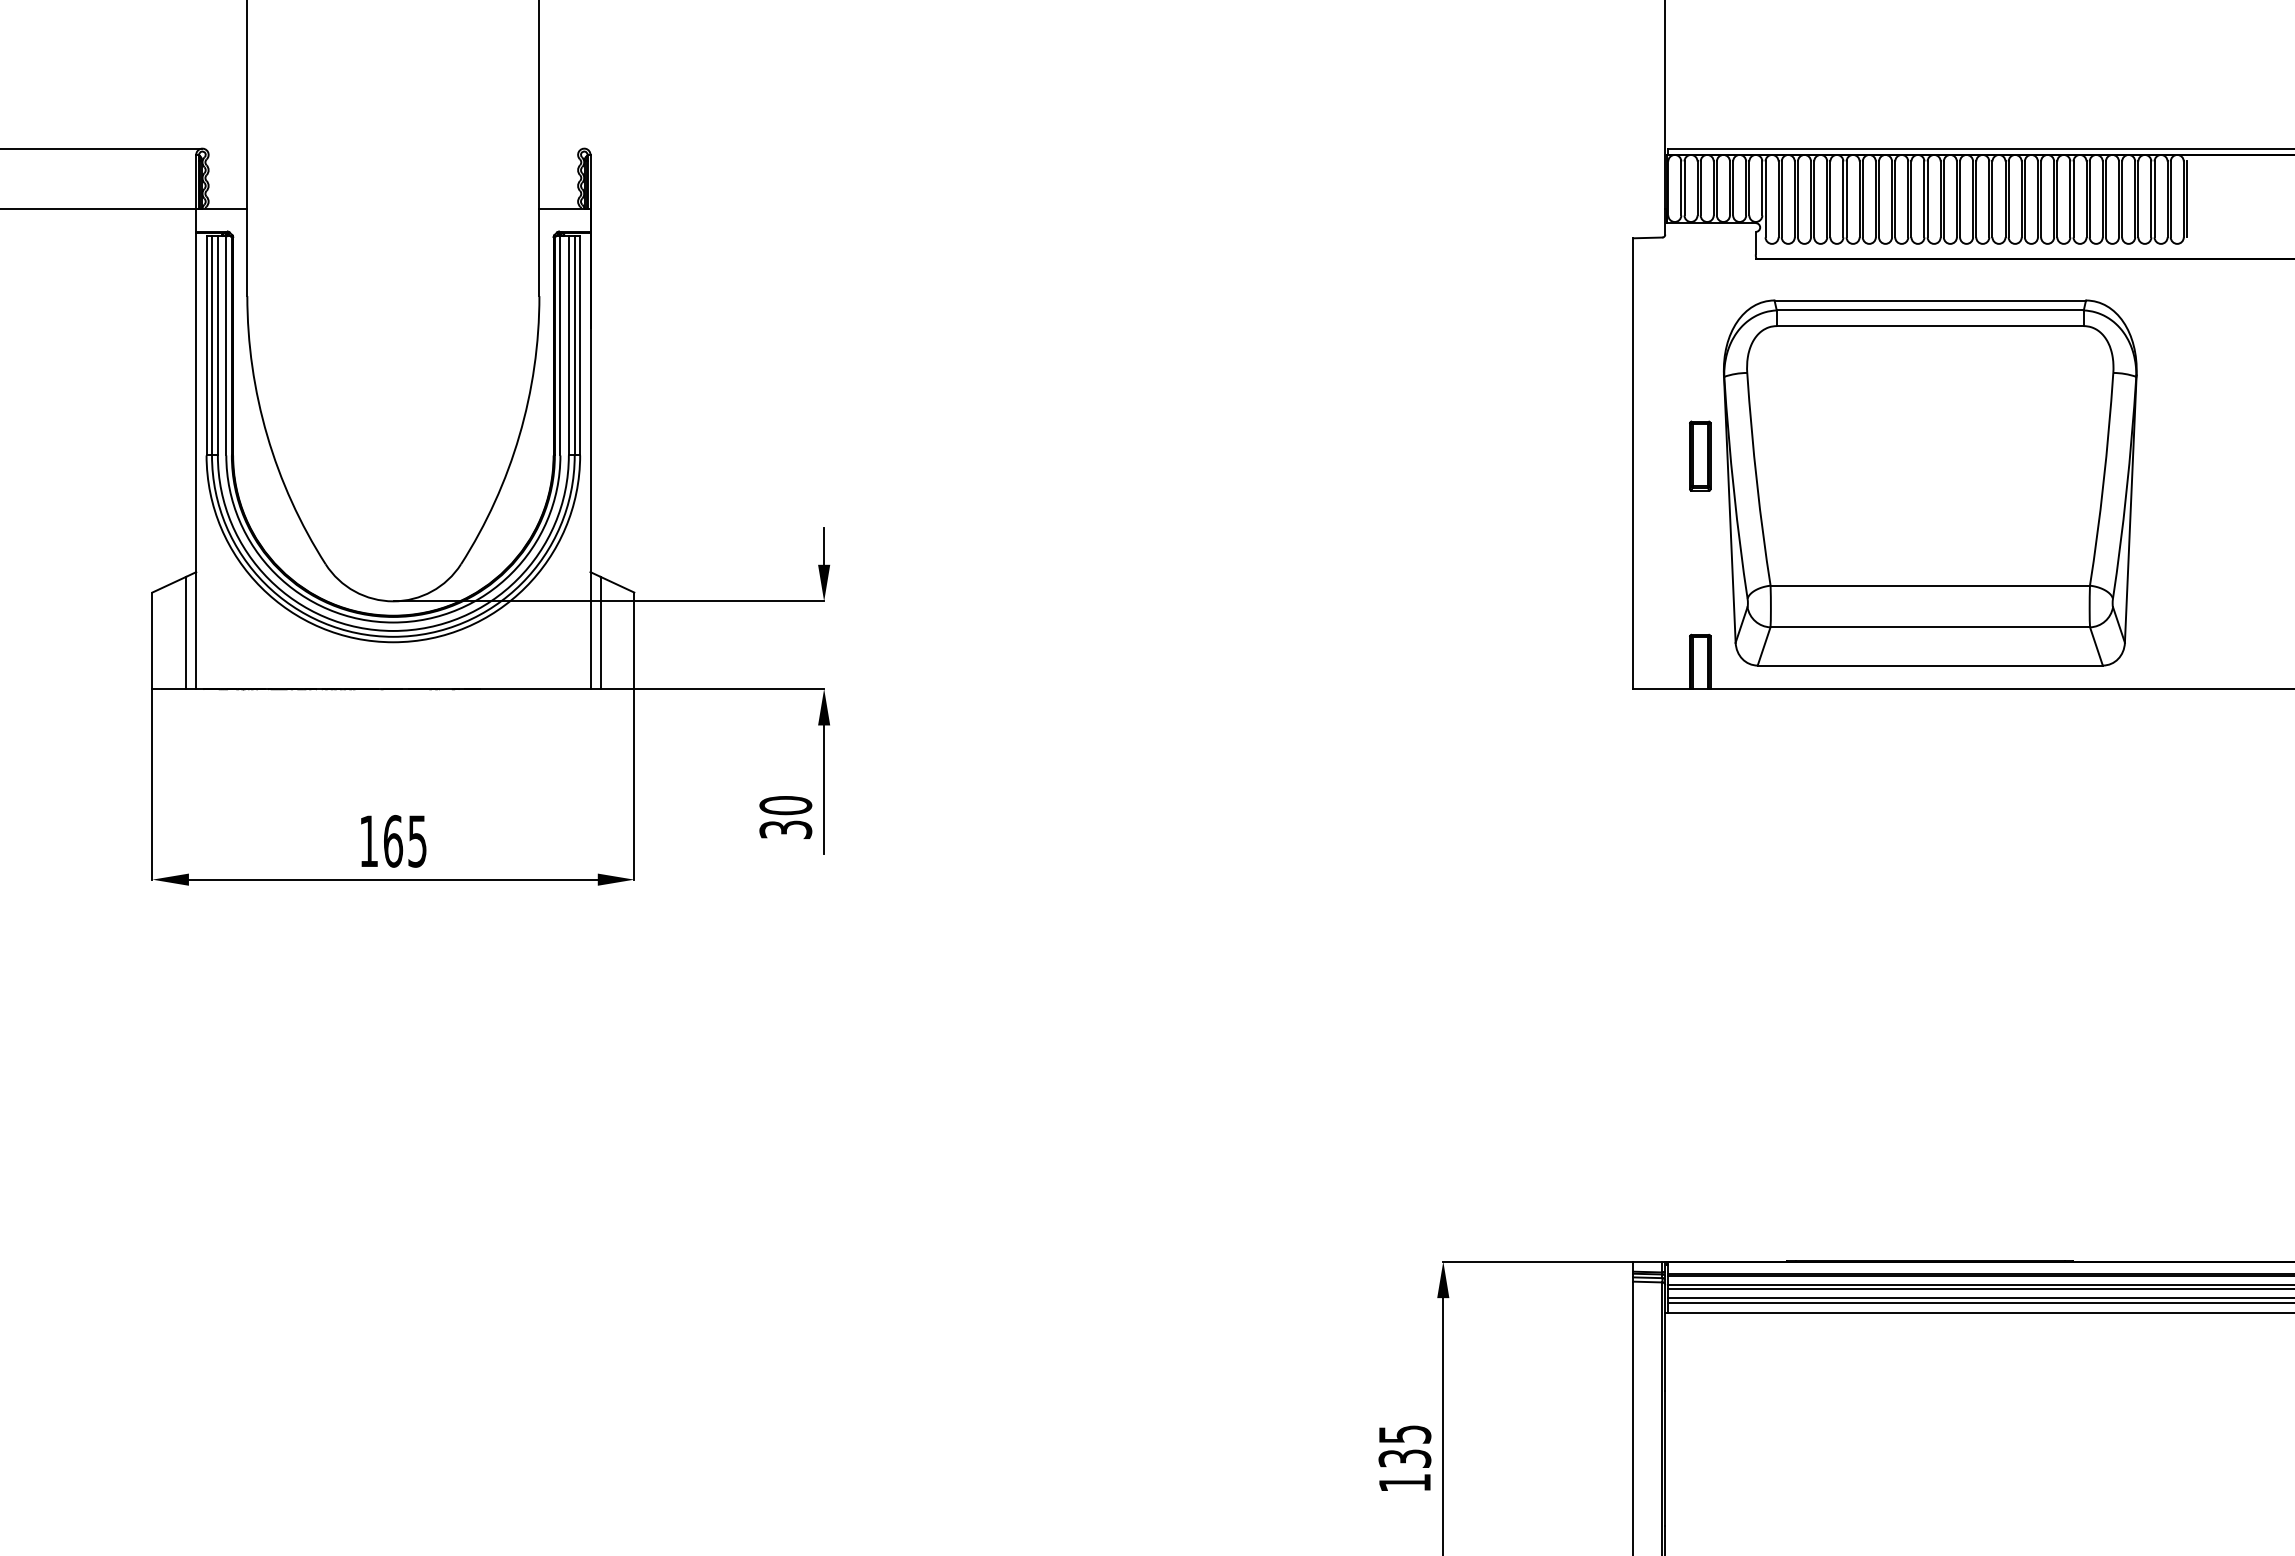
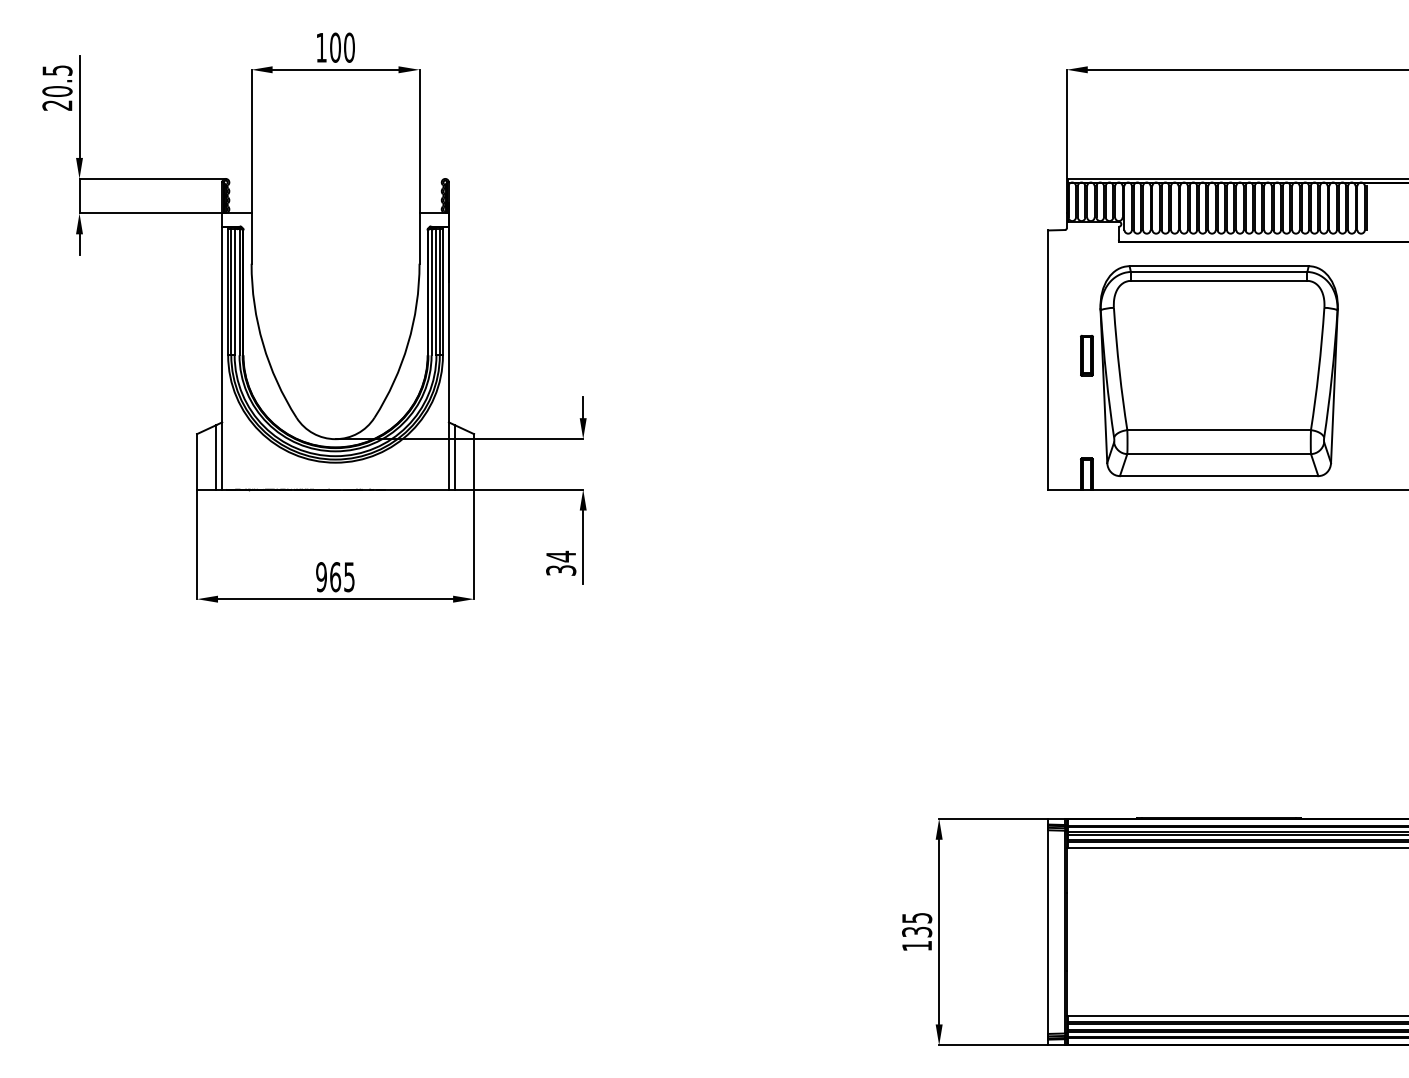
text: (786, 805) -> (561, 556), 30 -> 34
text: (368, 841) -> (321, 577), 165 -> 965

